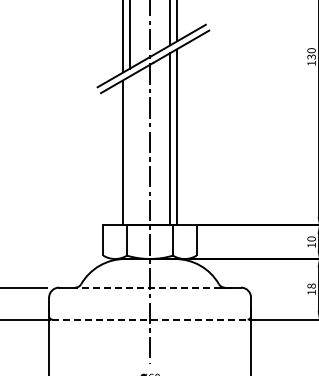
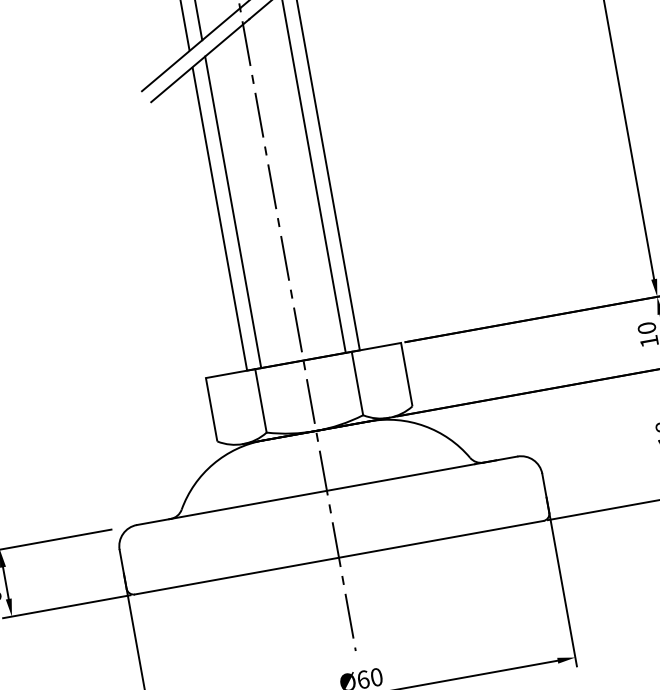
line: (129, 150) -> (232, 211), added
line: (147, 287) -> (321, 491), dashed -> solid
line: (150, 319) -> (340, 557), dashed -> solid

